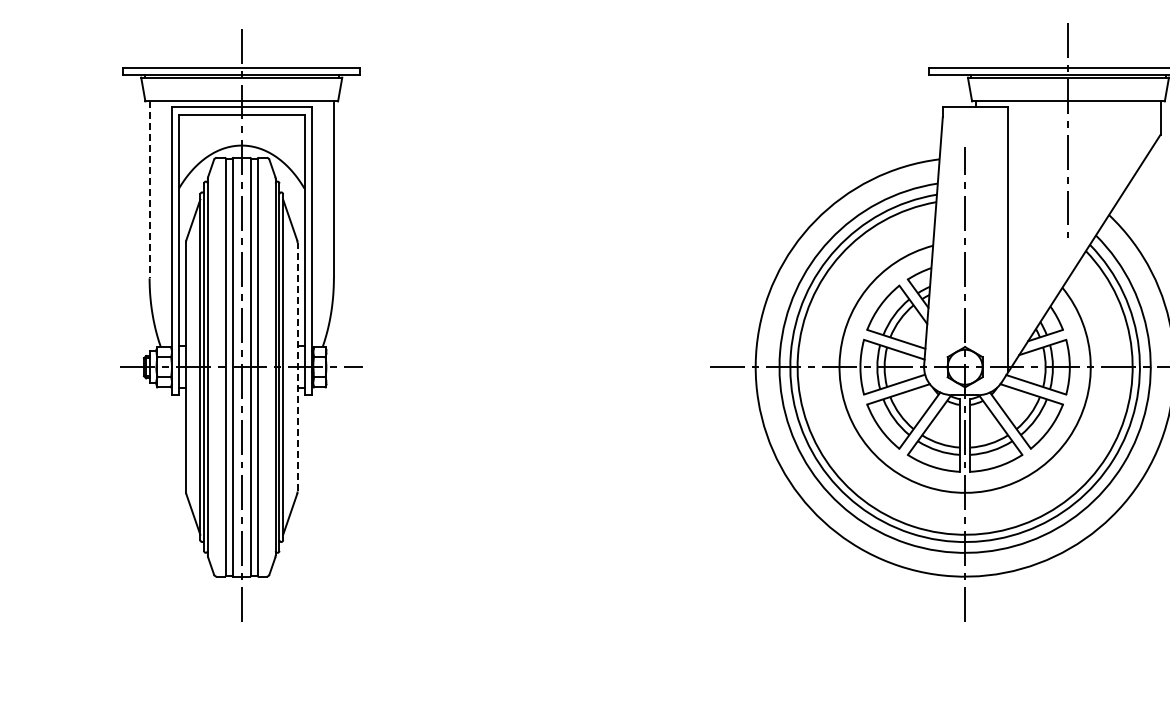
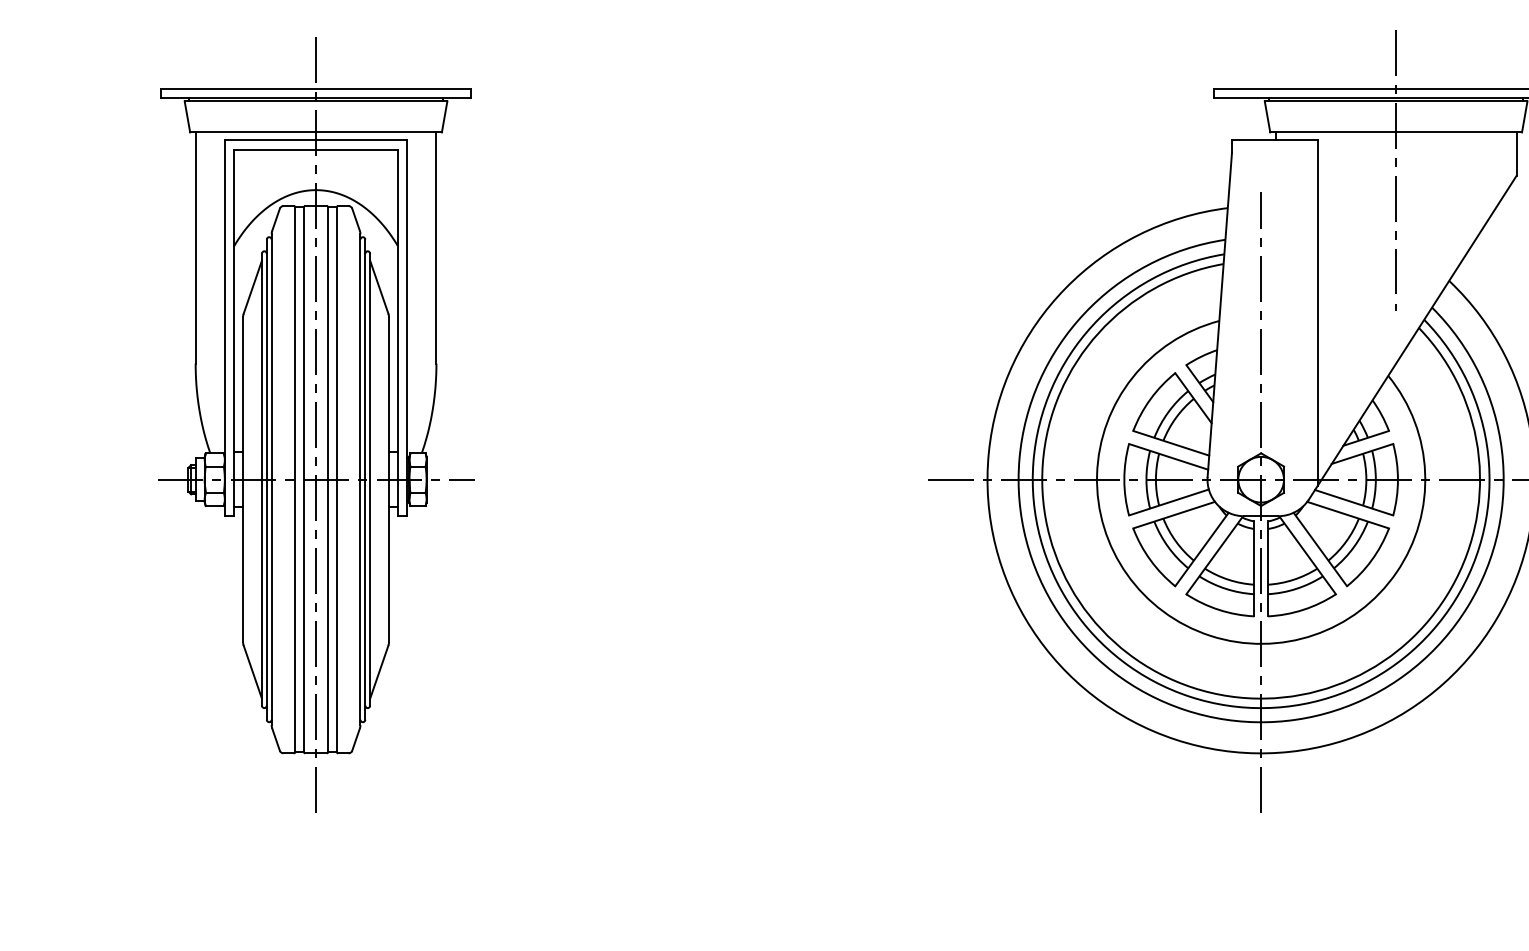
line: (149, 190) -> (195, 248), dashed -> solid
line: (297, 366) -> (388, 478), dashed -> solid

